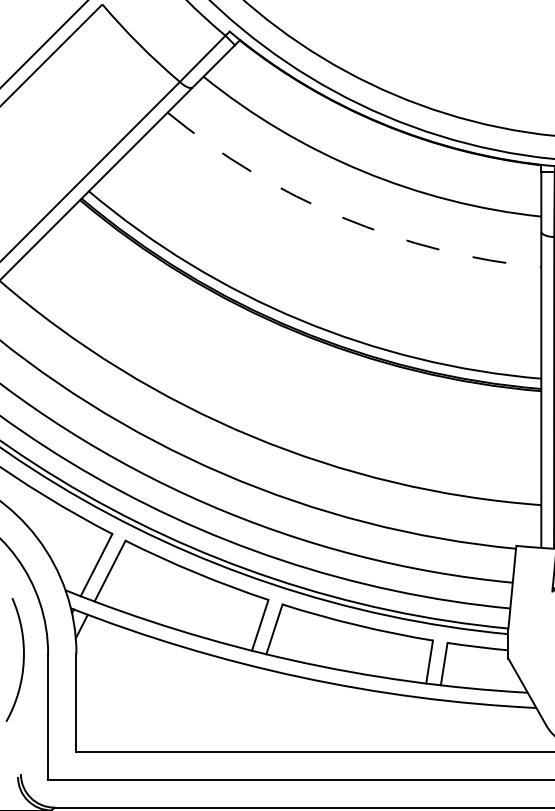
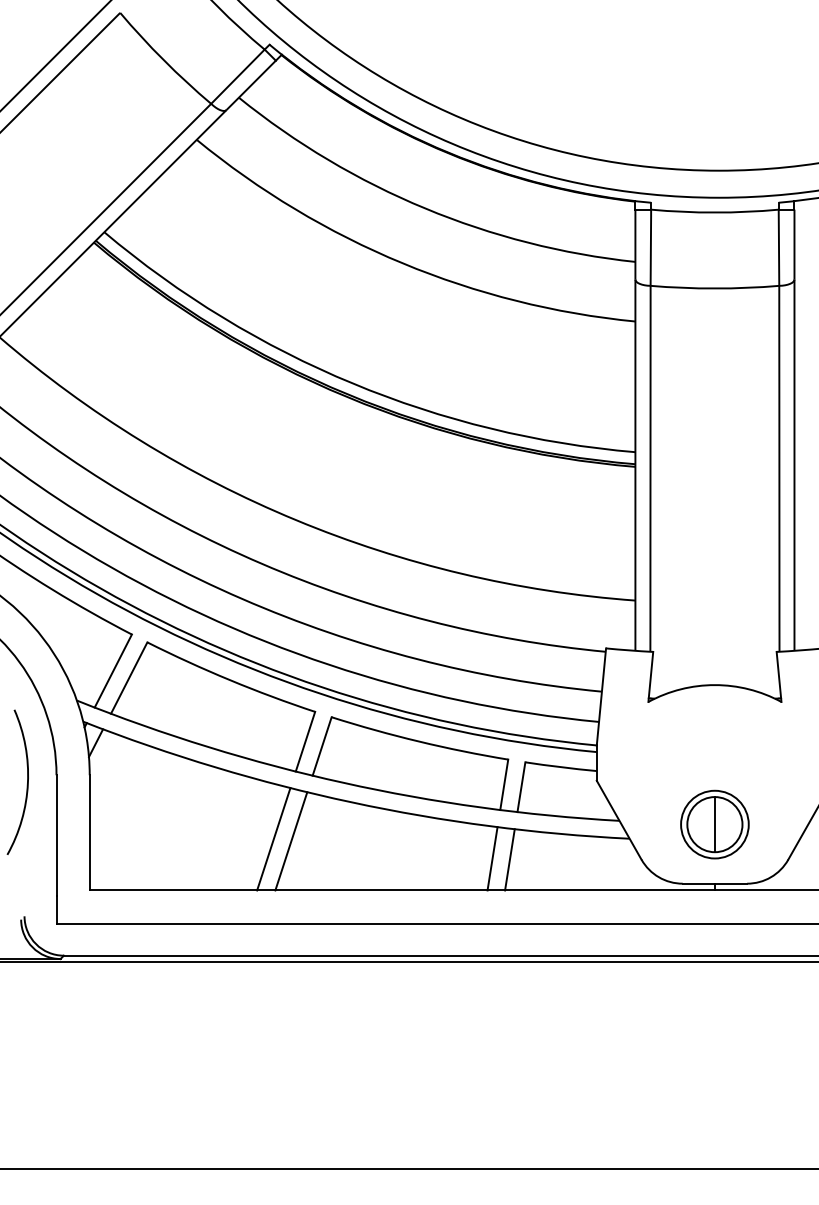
arc: (342, 217) -> (402, 263), dashed -> solid
line: (233, 708) -> (273, 839), added
line: (248, 710) -> (291, 841), added
line: (419, 724) -> (492, 858), added
line: (434, 725) -> (509, 859), added

